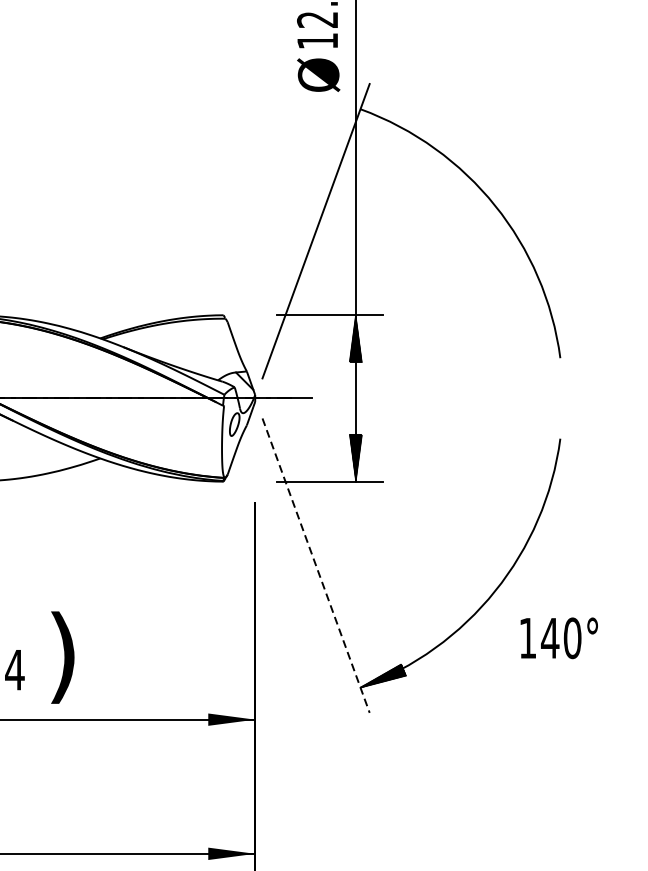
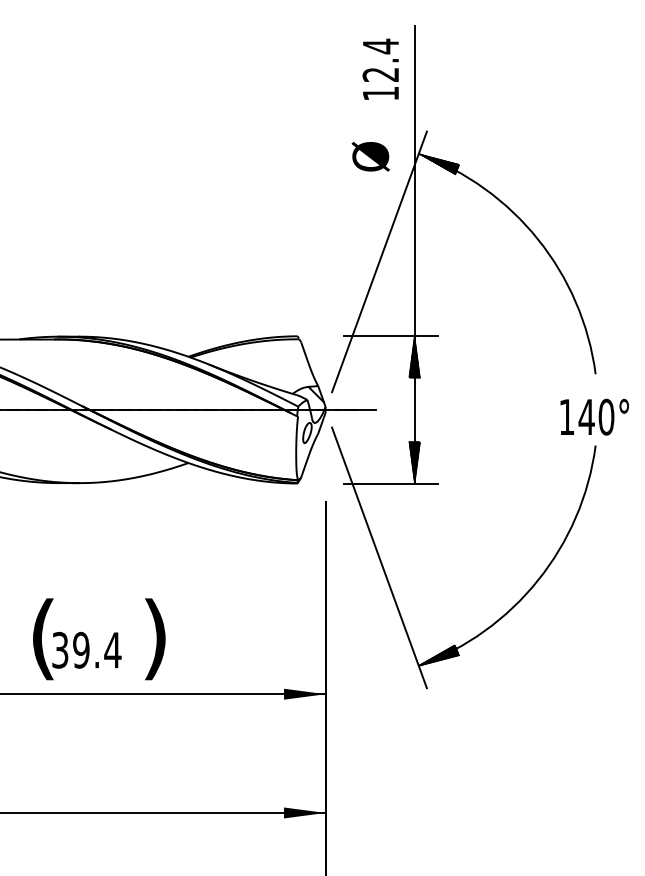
text: (318, 74) -> (370, 156), moved
hatch: (382, 120) -> (438, 163), added
line: (316, 565) -> (379, 557), dashed -> solid
text: (559, 637) -> (594, 416), moved

